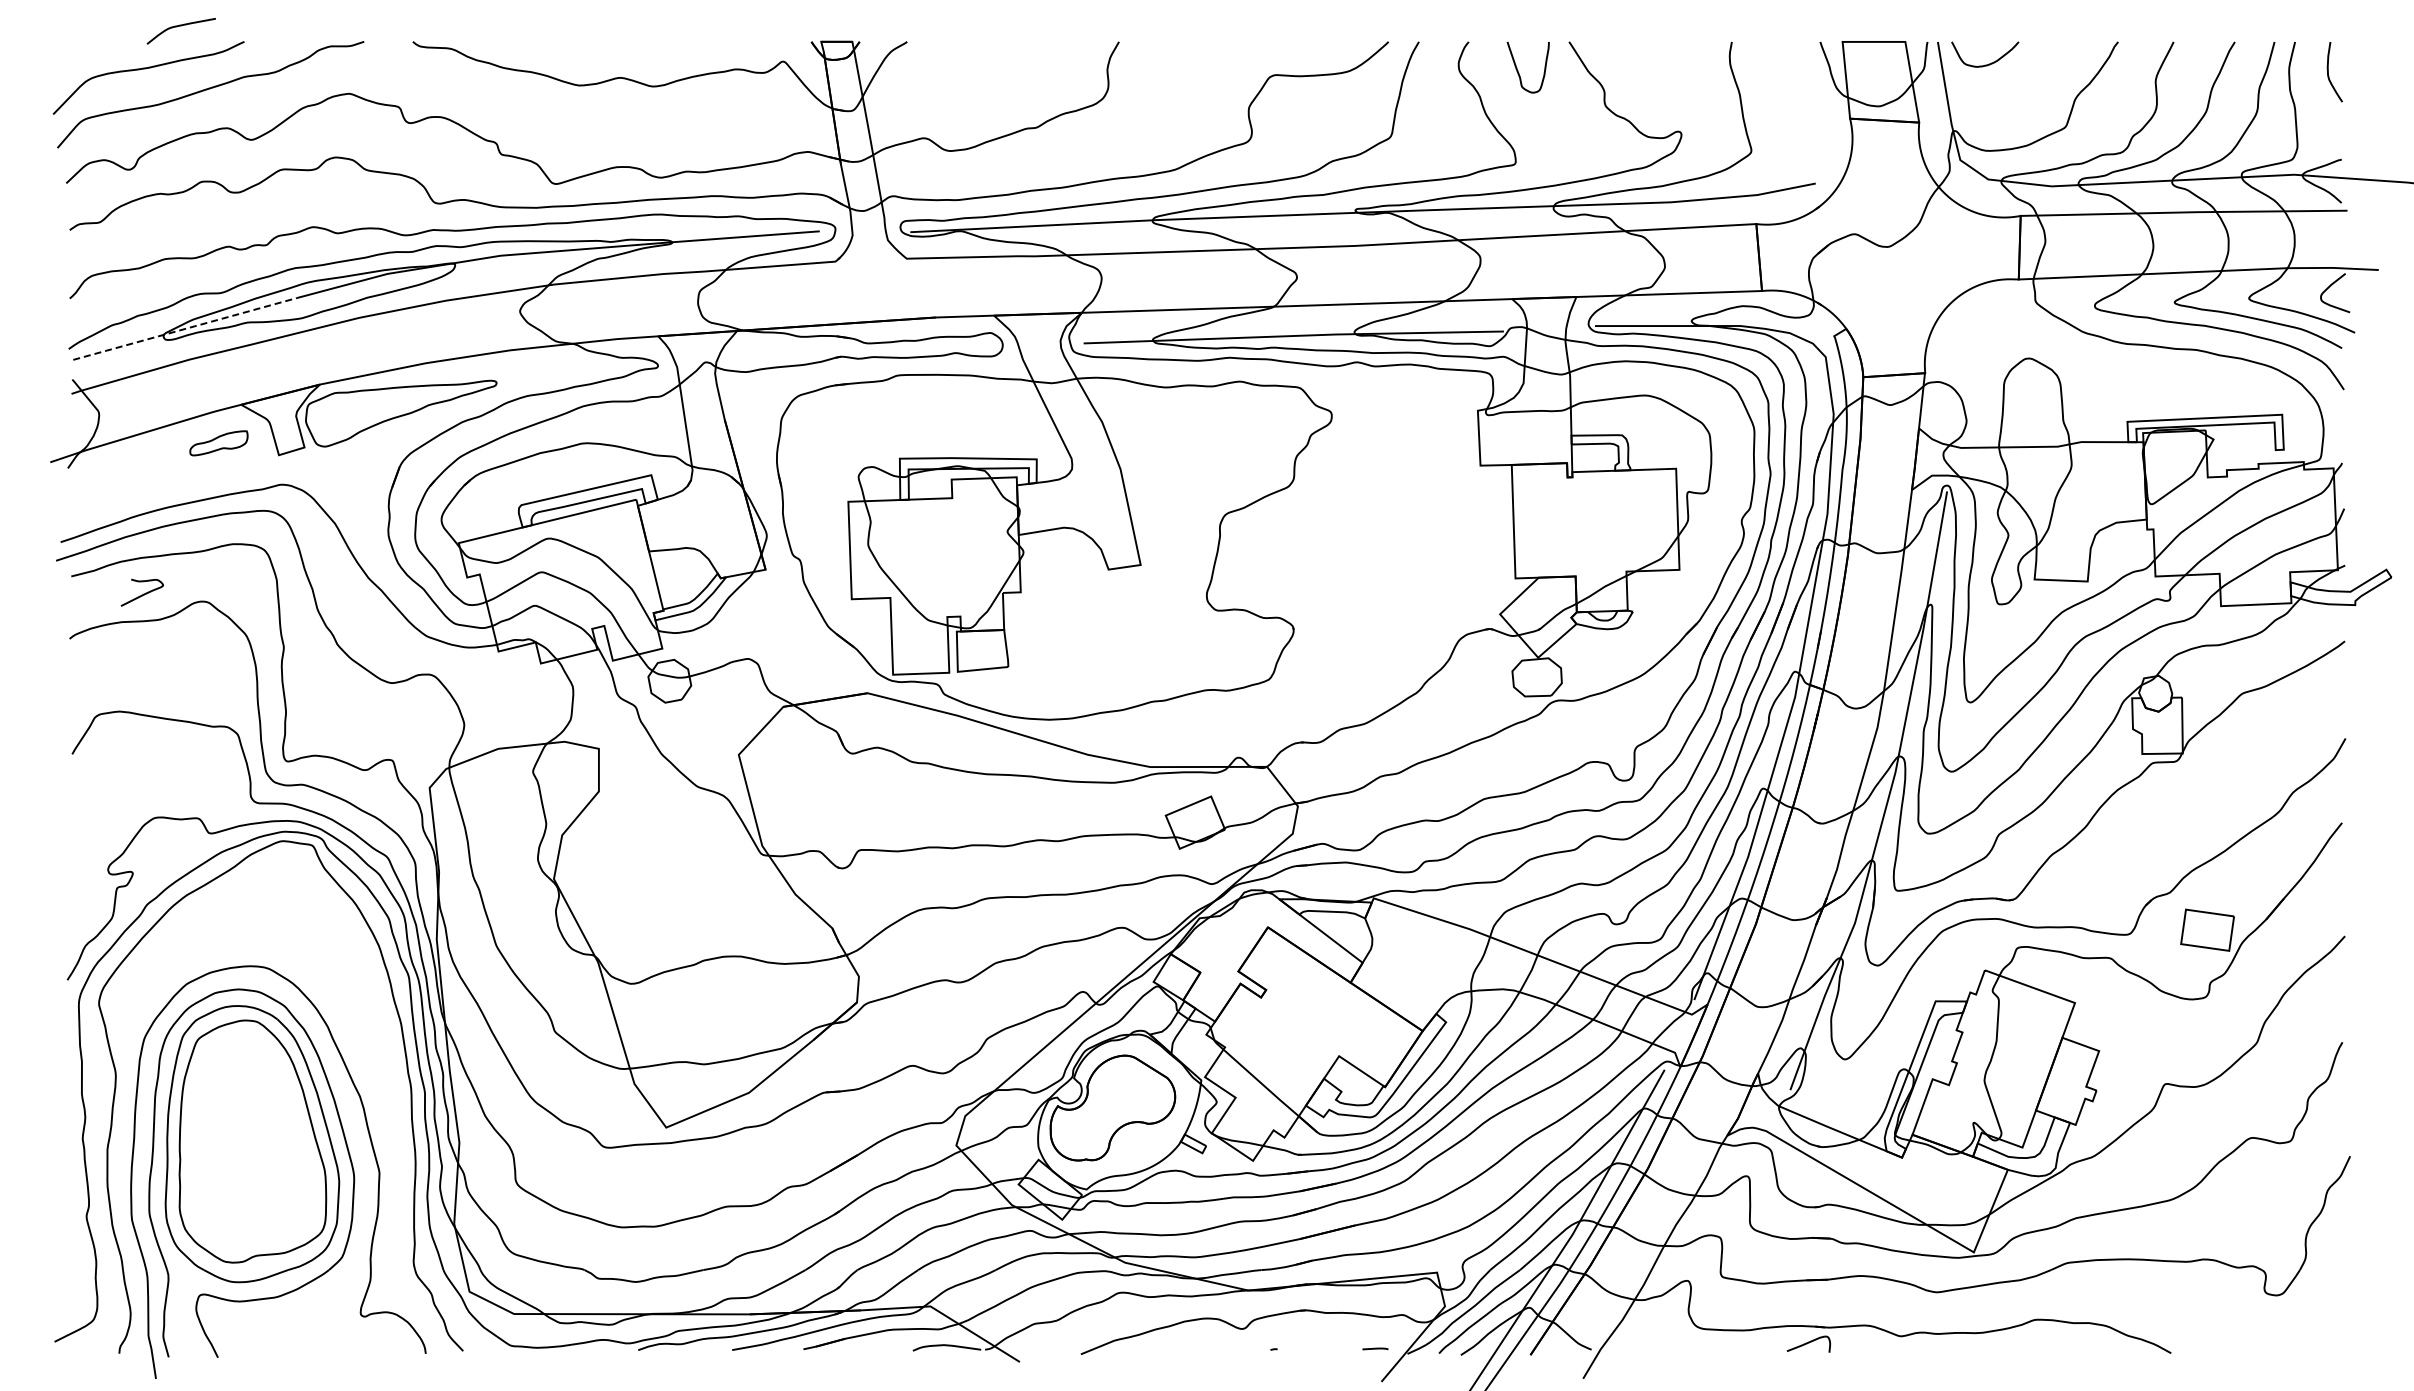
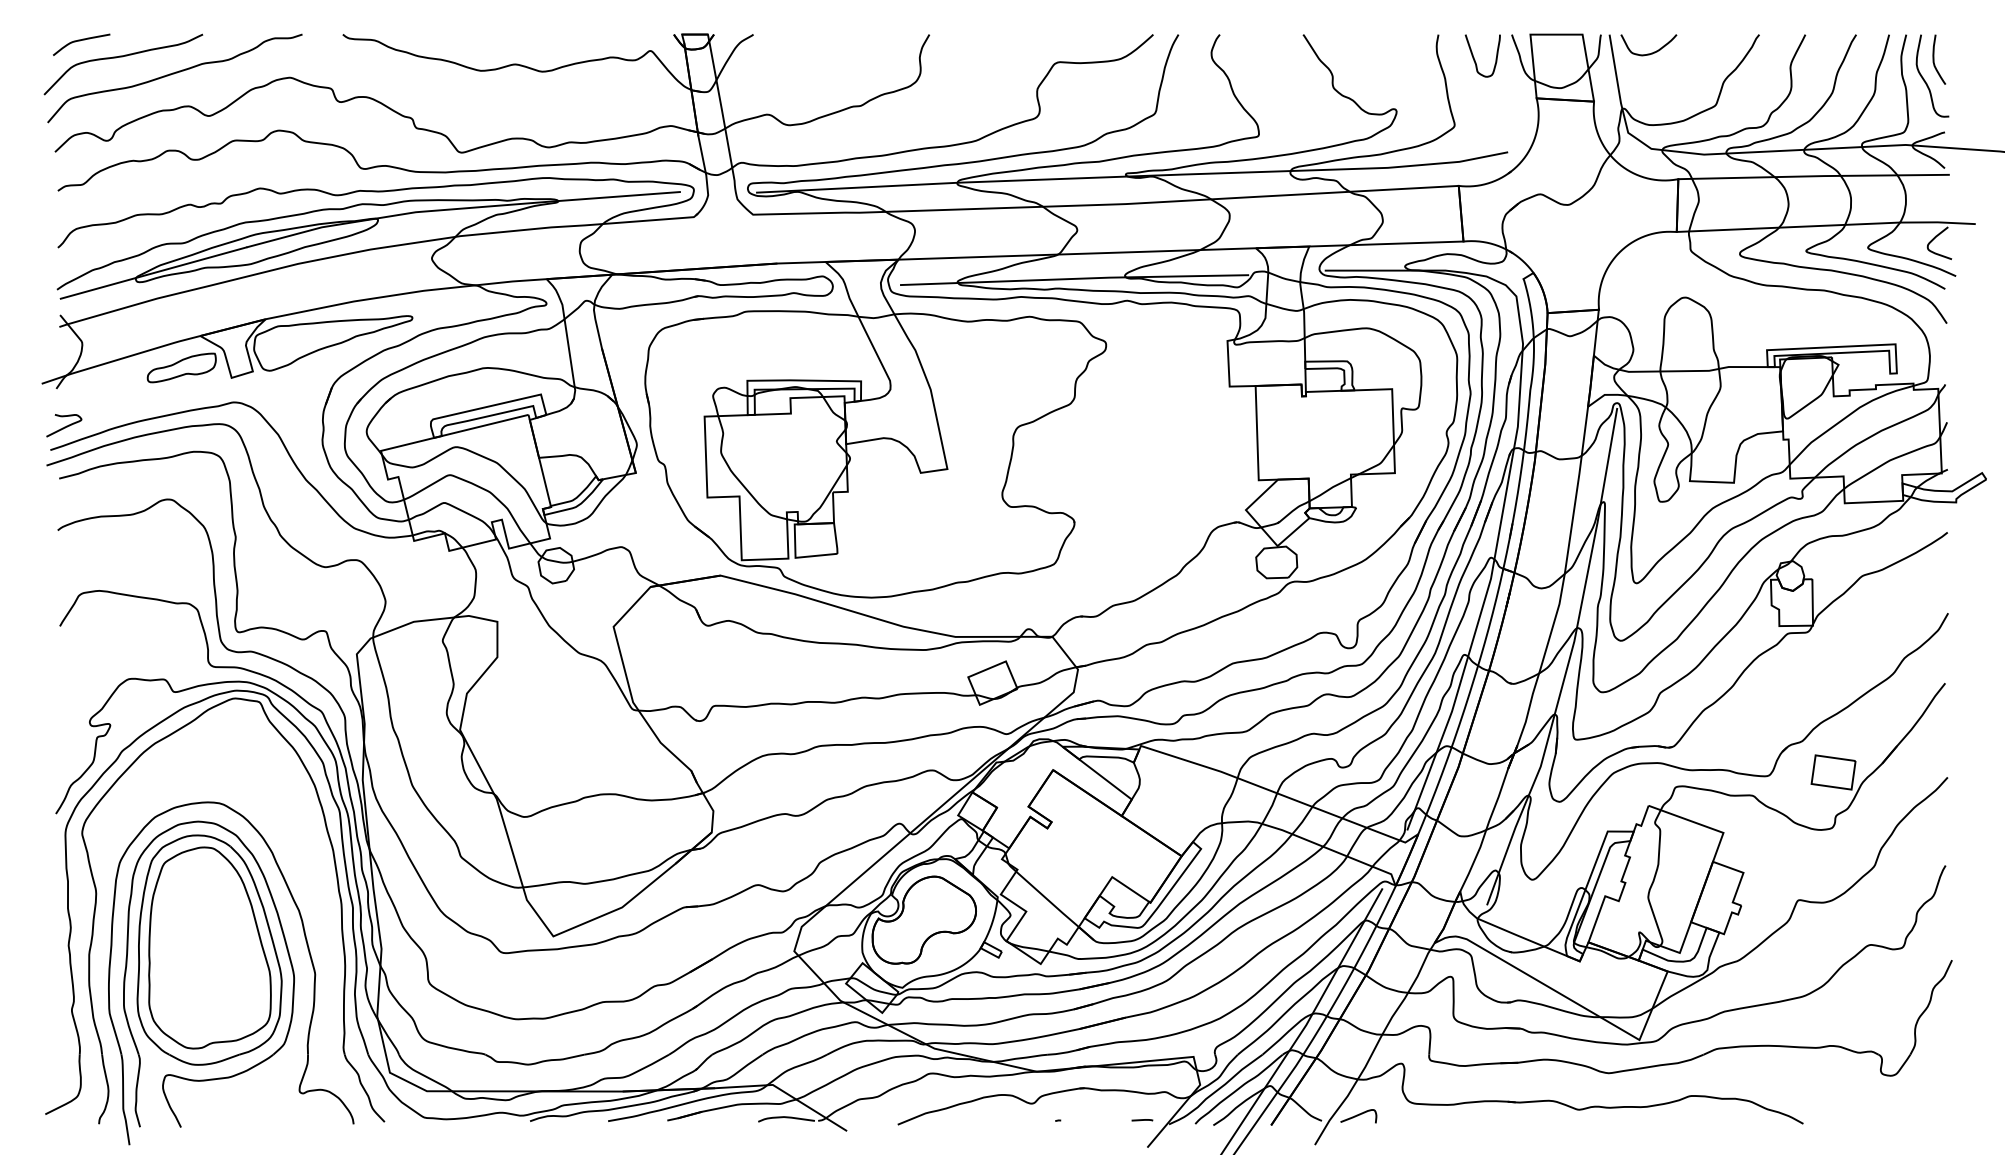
curve: (180, 26) -> (80, 40), moved
curve: (1518, 70) -> (1474, 58), moved
curve: (2318, 97) -> (1925, 80), added
line: (185, 329) -> (154, 273), dashed -> solid
part: (218, 443) -> (181, 368), size x1.43
curve: (141, 594) -> (63, 427), moved
curve: (1808, 1343) -> (1358, 1115), moved

